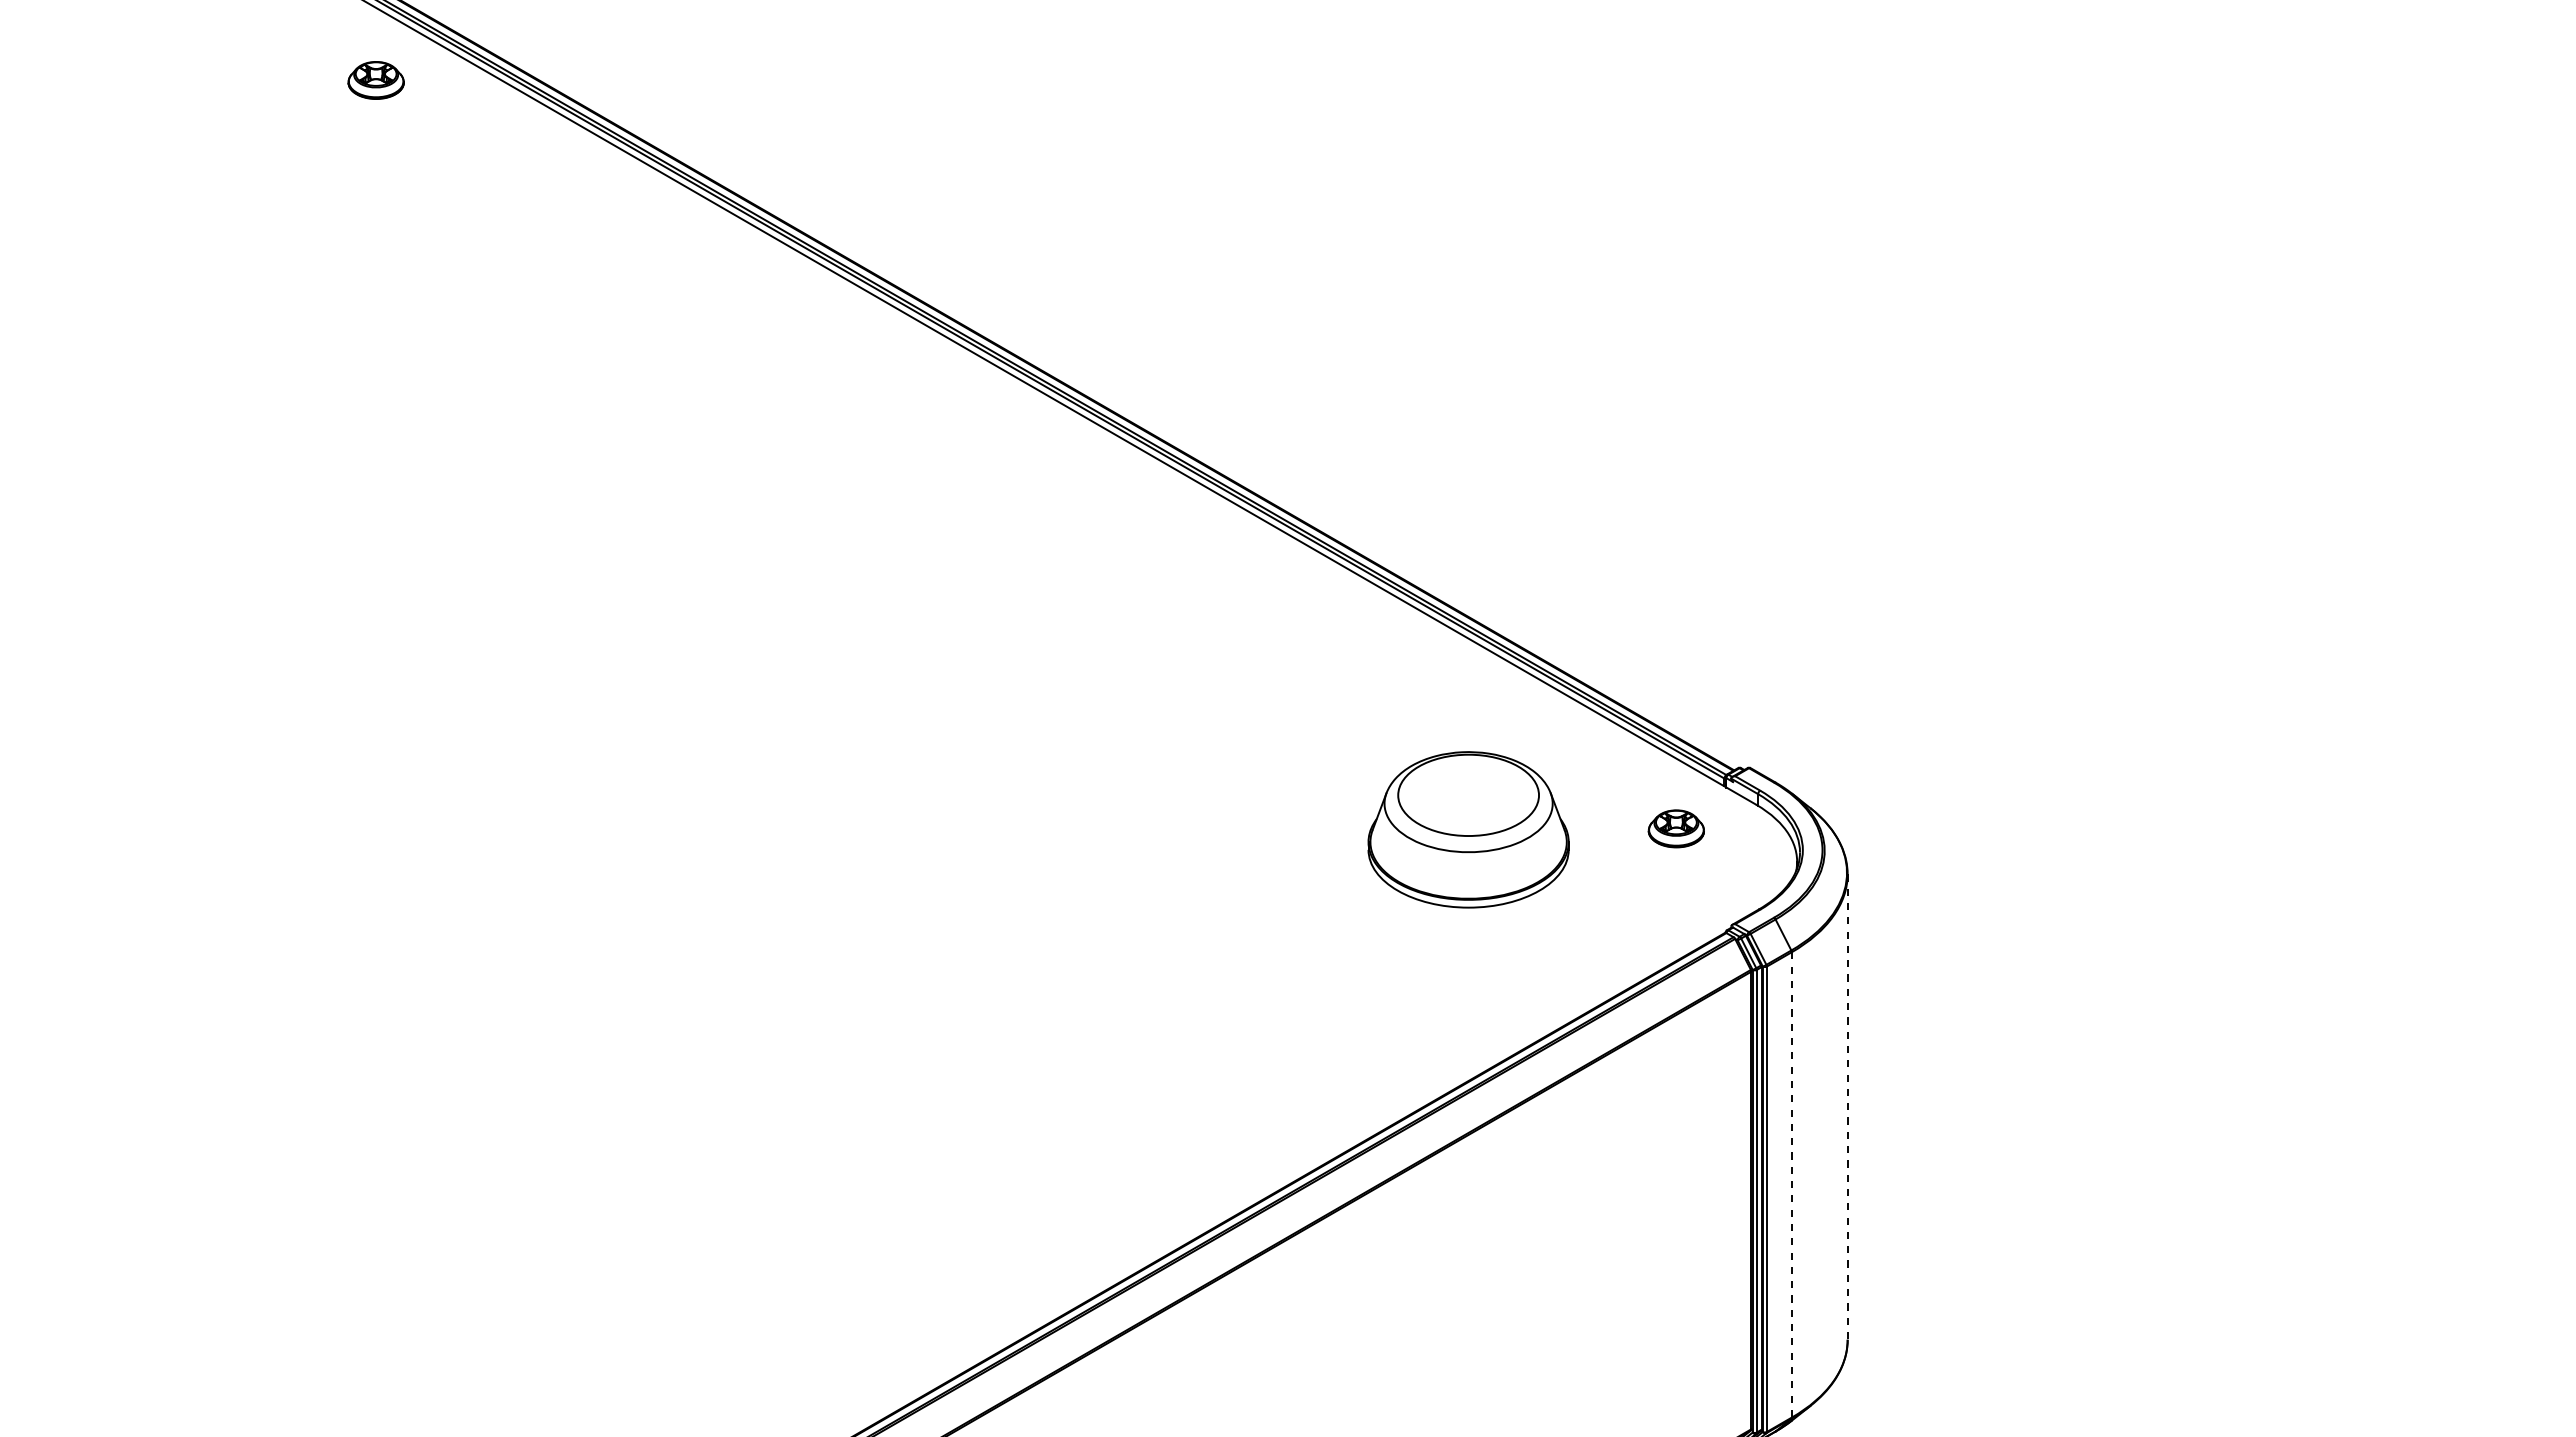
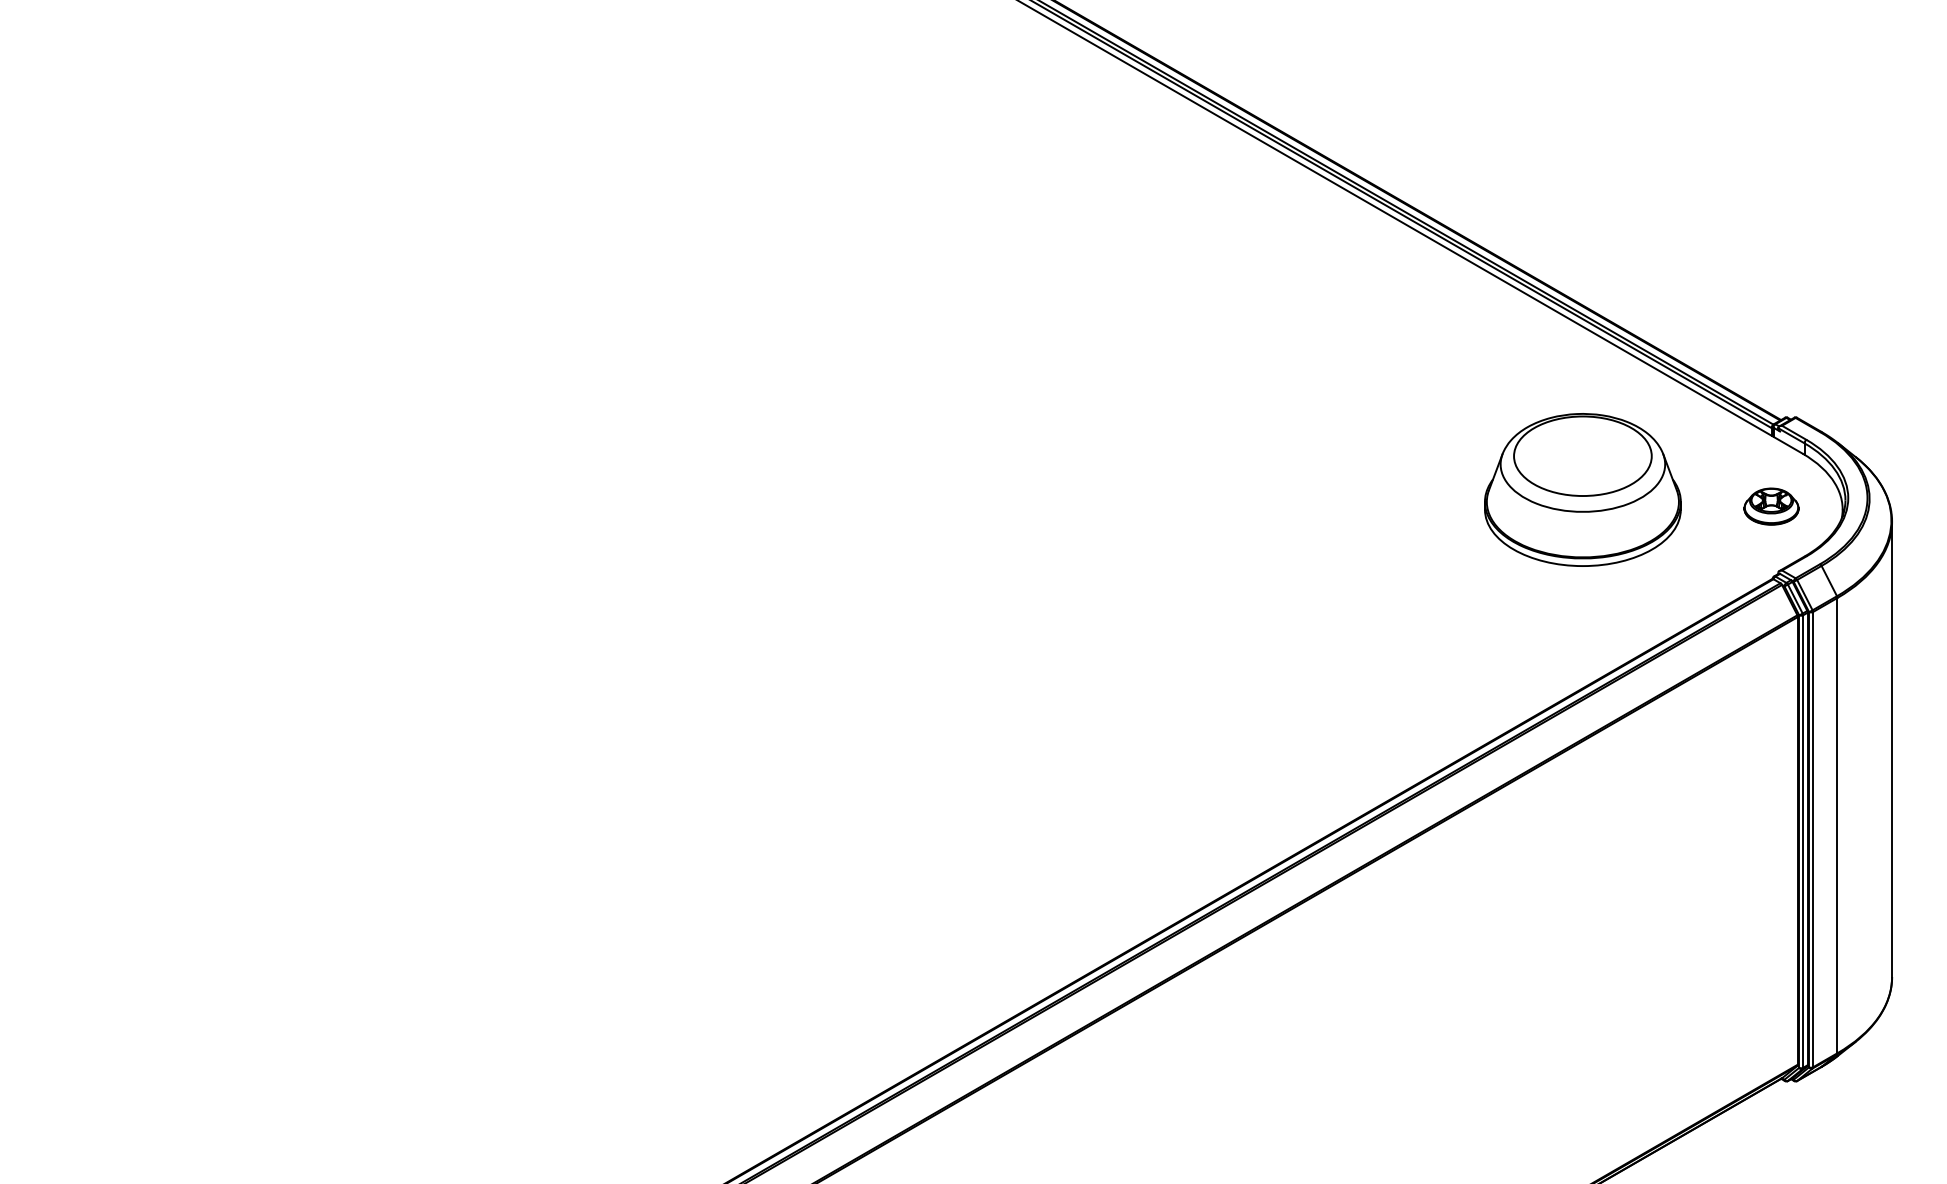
part: (1675, 828) -> (1770, 506), moved
part: (1468, 829) -> (1582, 489), moved
line: (1847, 1107) -> (1891, 749), dashed -> solid
line: (1791, 1184) -> (1837, 825), dashed -> solid

